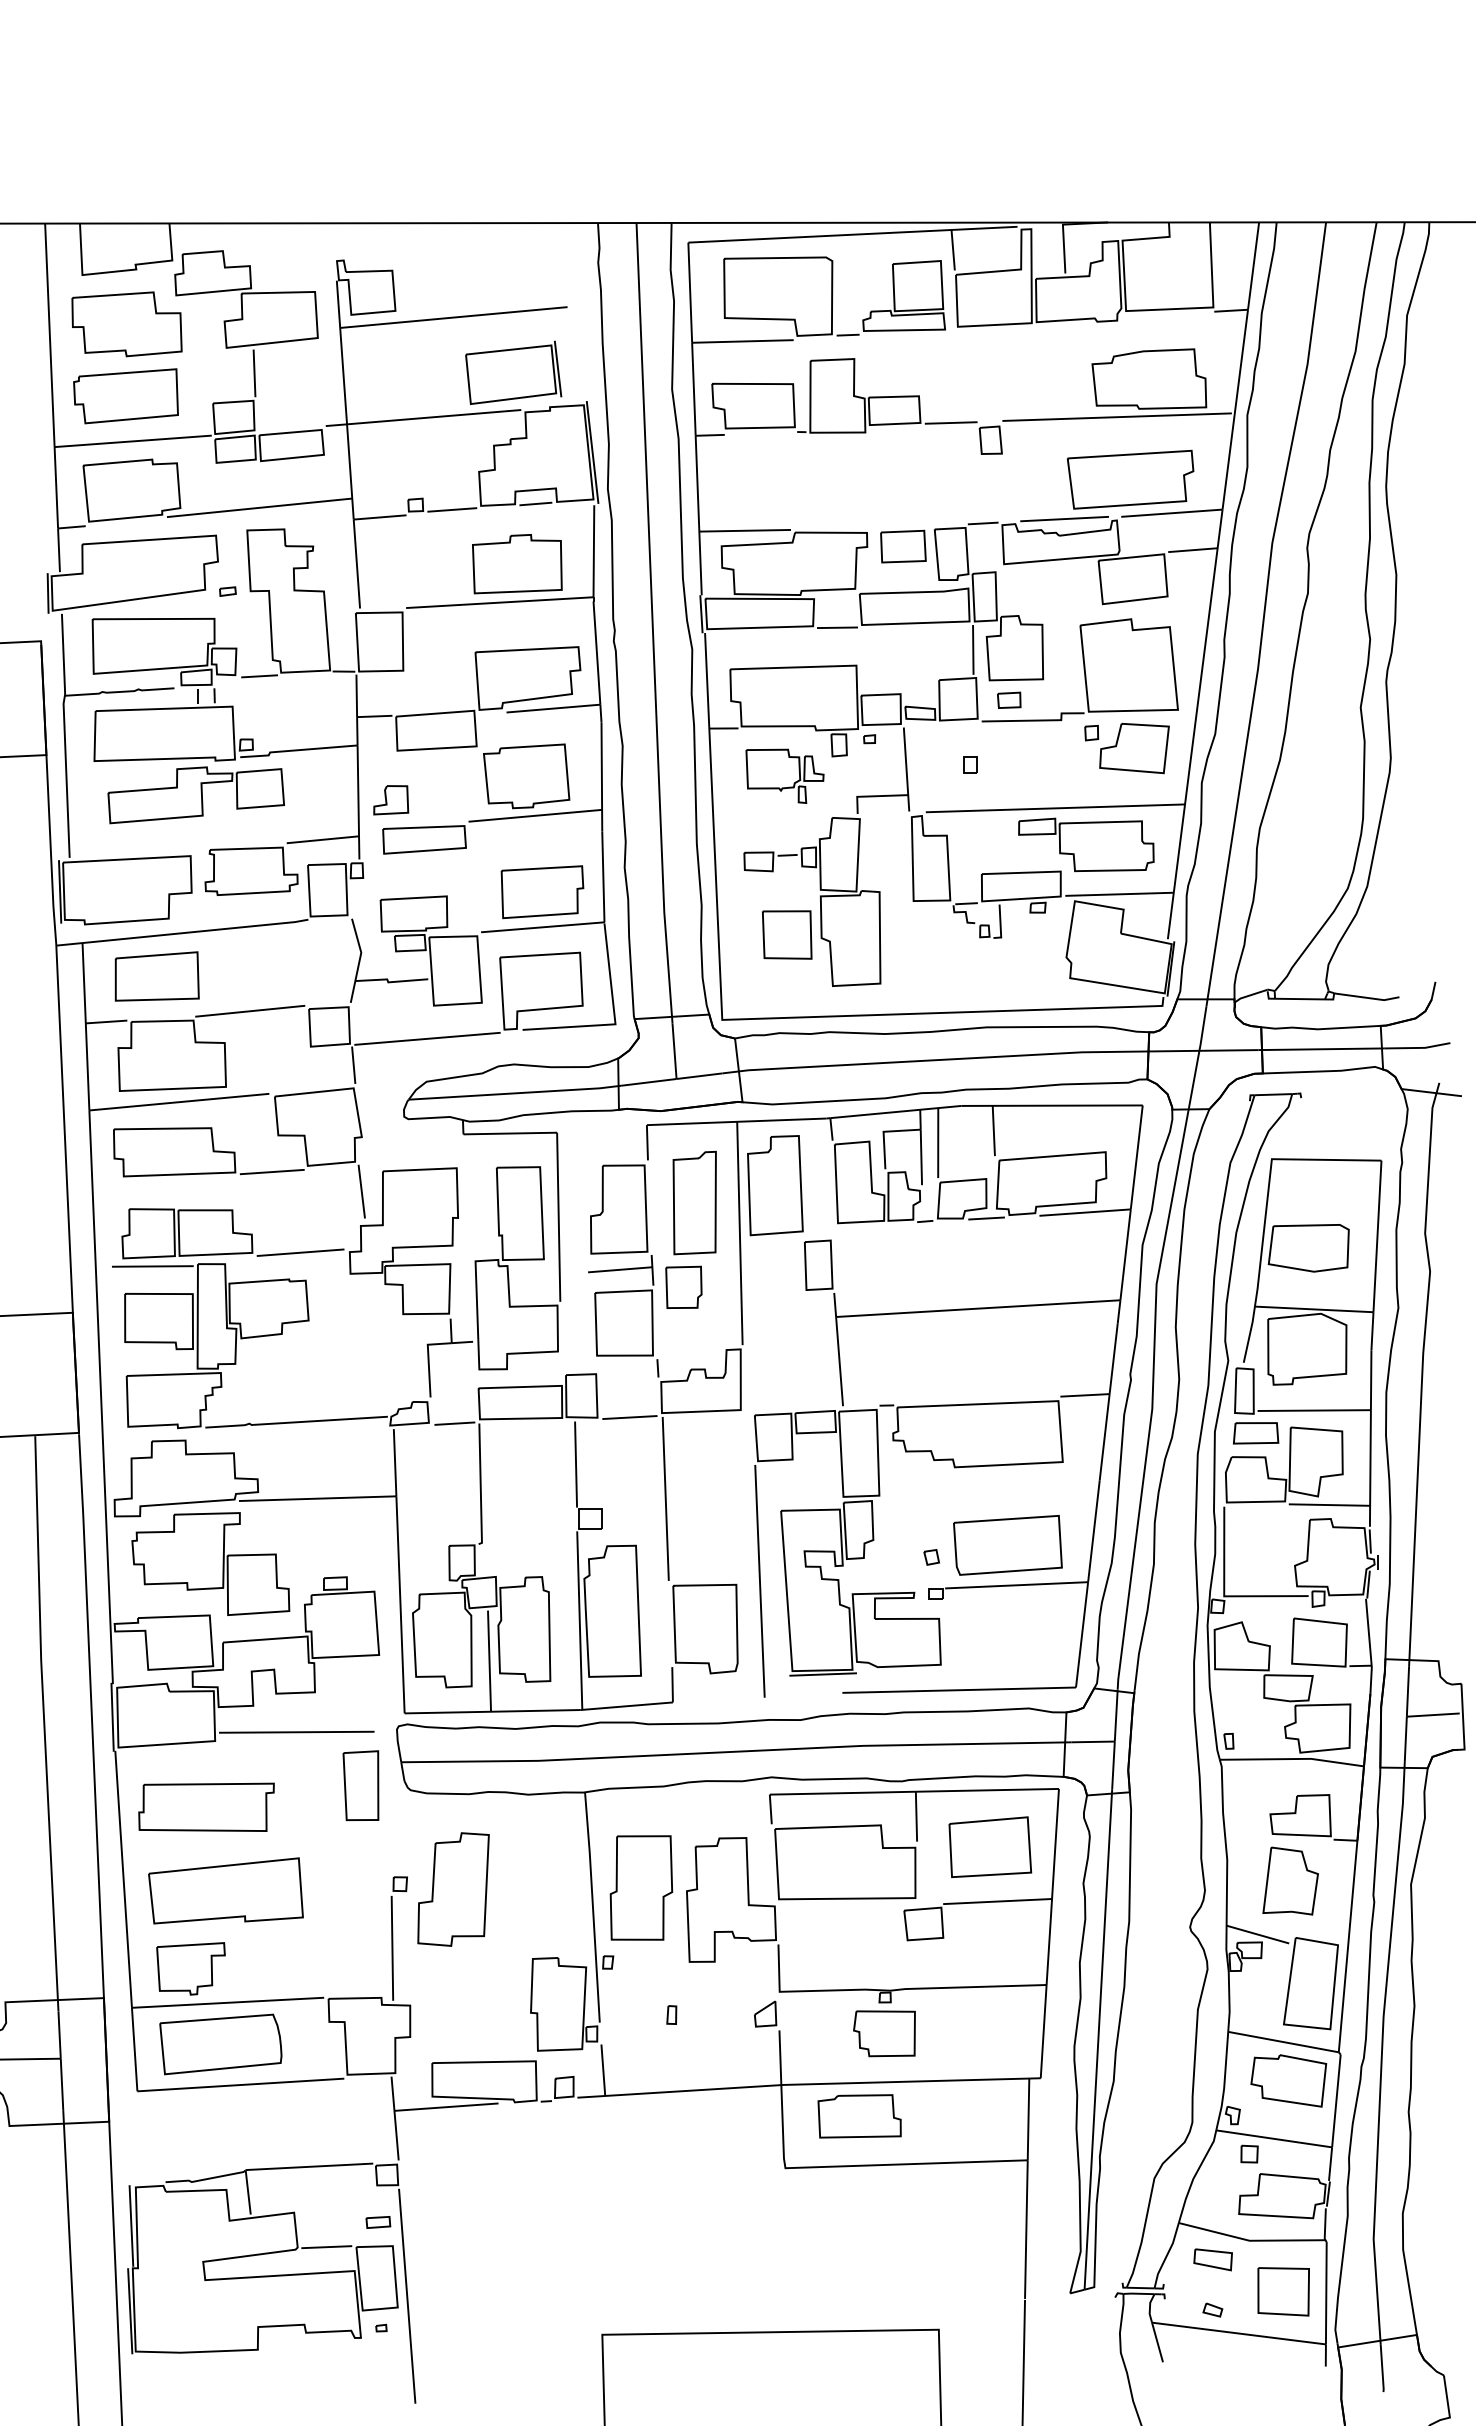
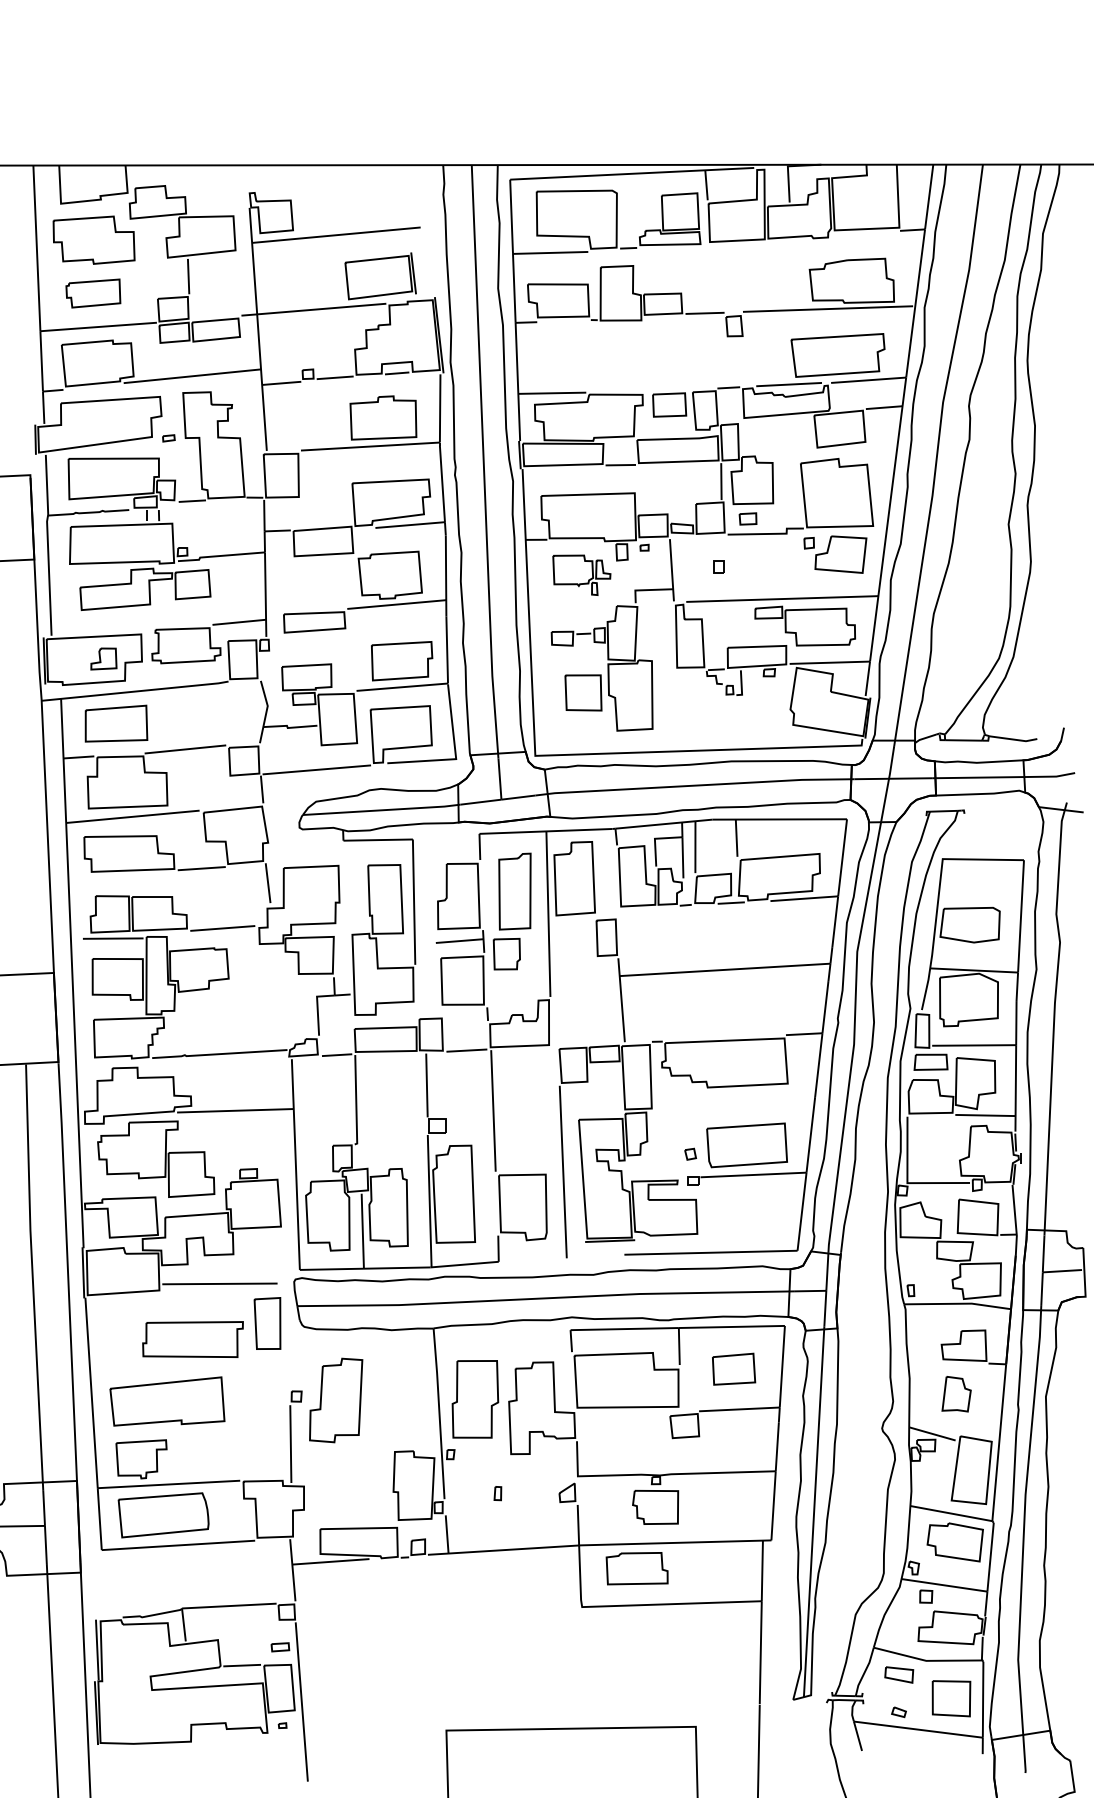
part: (126, 396) -> (93, 293), size x0.7
part: (390, 799) -> (103, 658), moved
part: (205, 1807) -> (192, 1339), moved
part: (989, 1847) -> (733, 1369), size x0.7
part: (1290, 1880) -> (956, 1393), size x0.7

